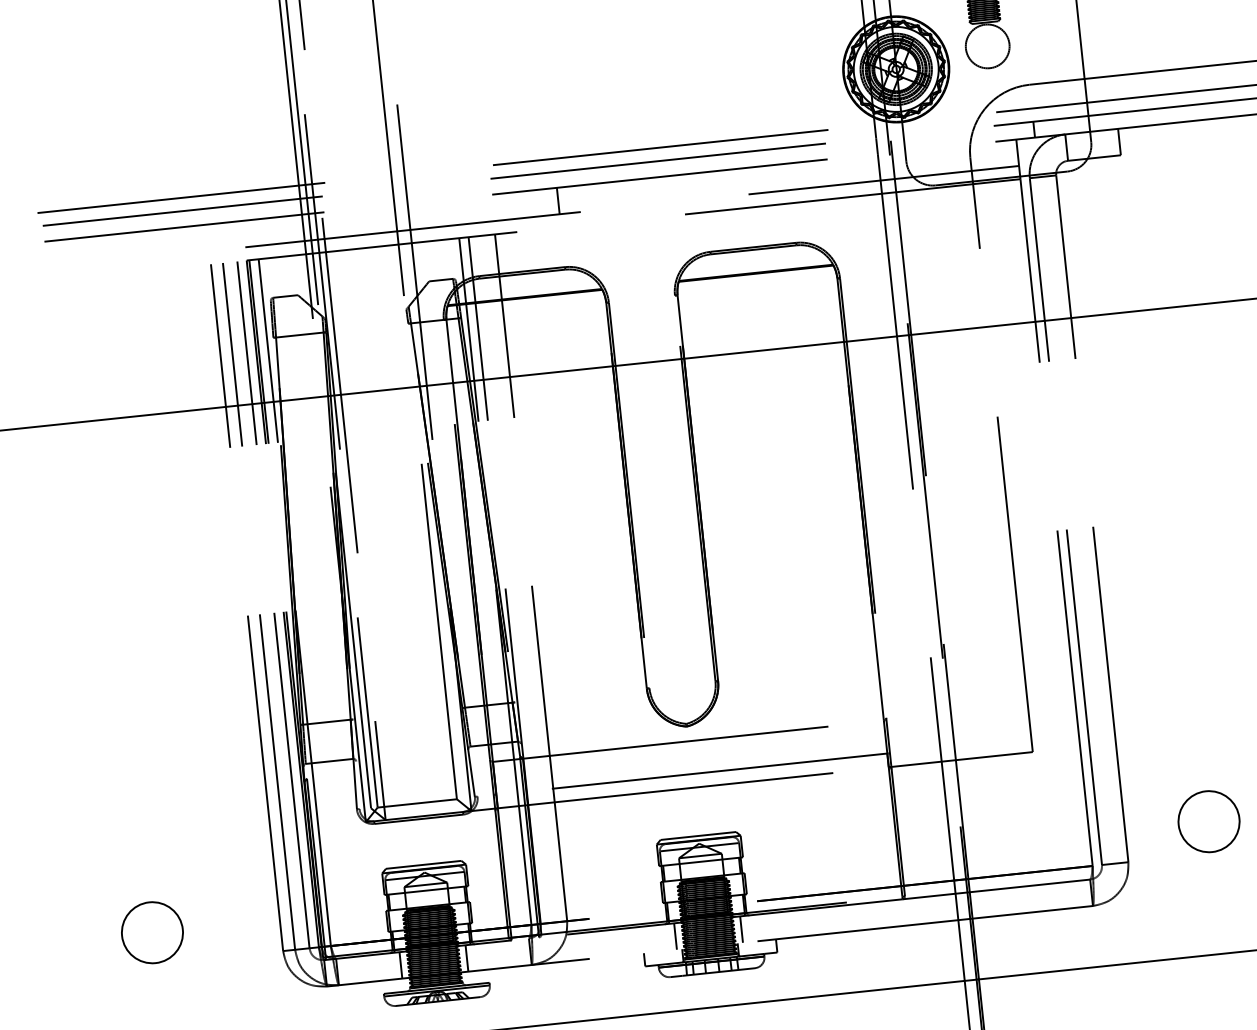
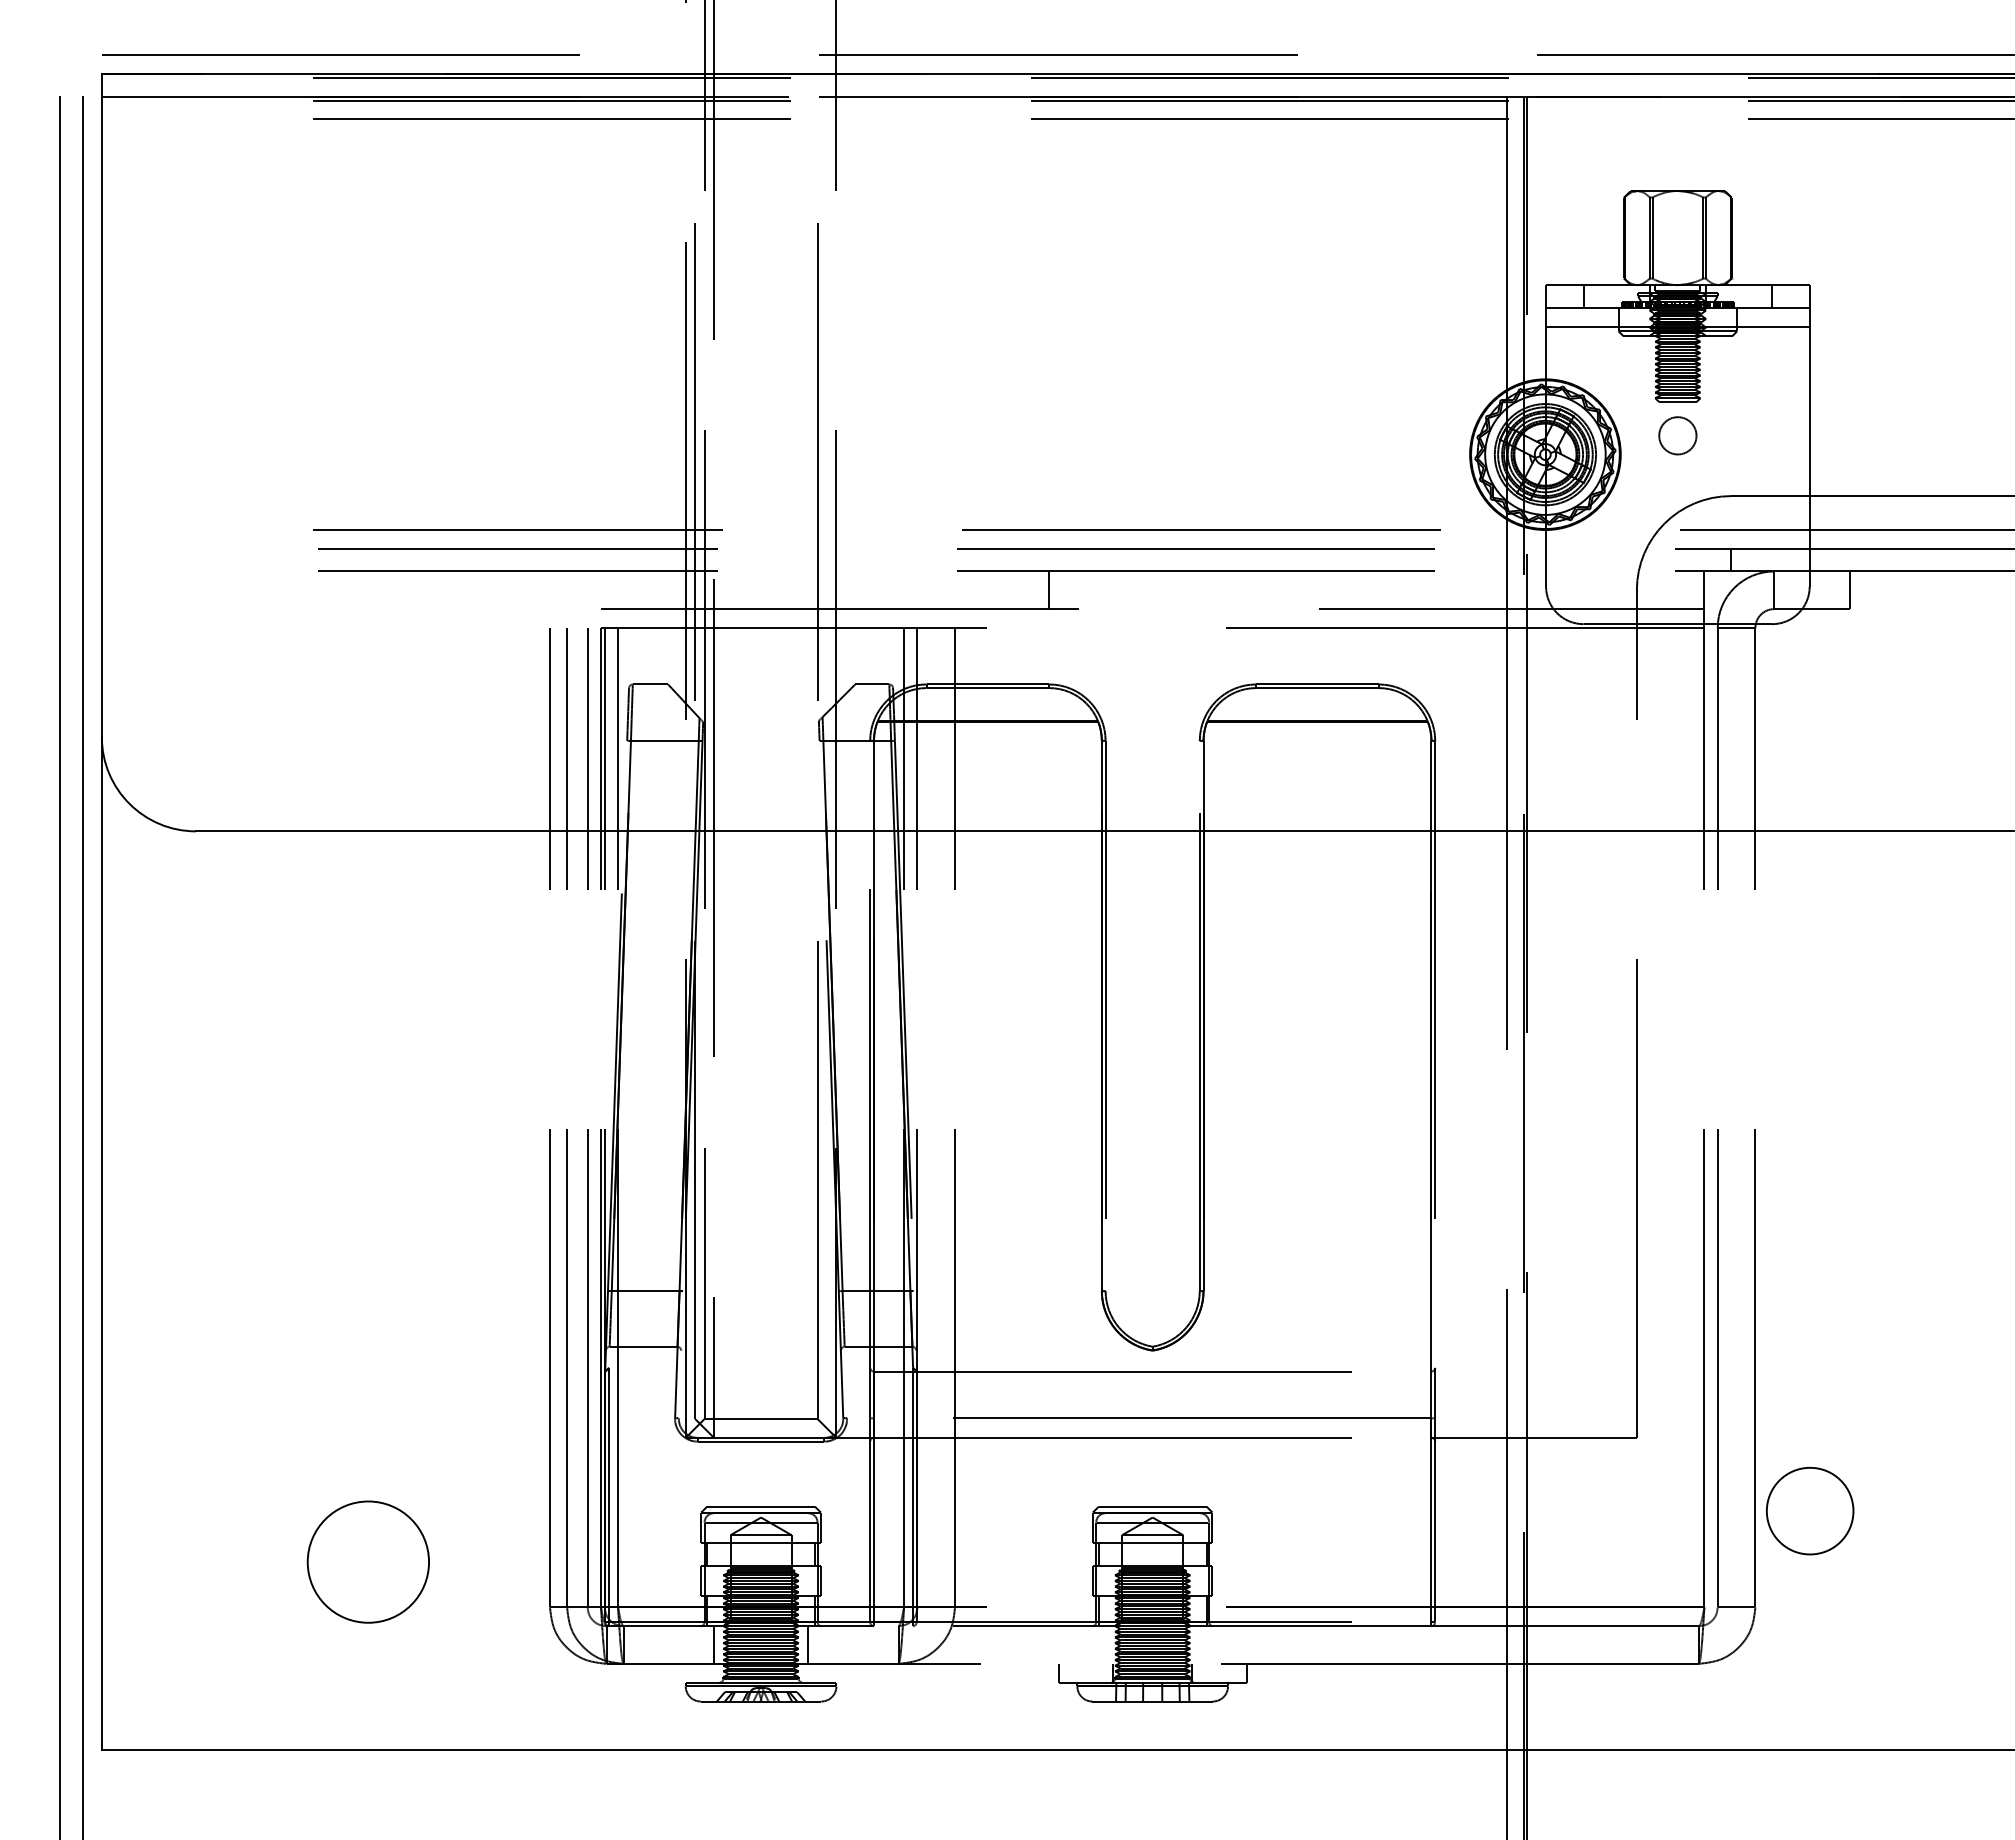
circle: (987, 46) -> (1677, 435), size x0.6
circle: (1209, 821) -> (1810, 1510), moved
line: (741, 929) -> (1199, 1644), removed
circle: (152, 932) -> (368, 1561), size x1.4
line: (675, 936) -> (1105, 1644), removed

